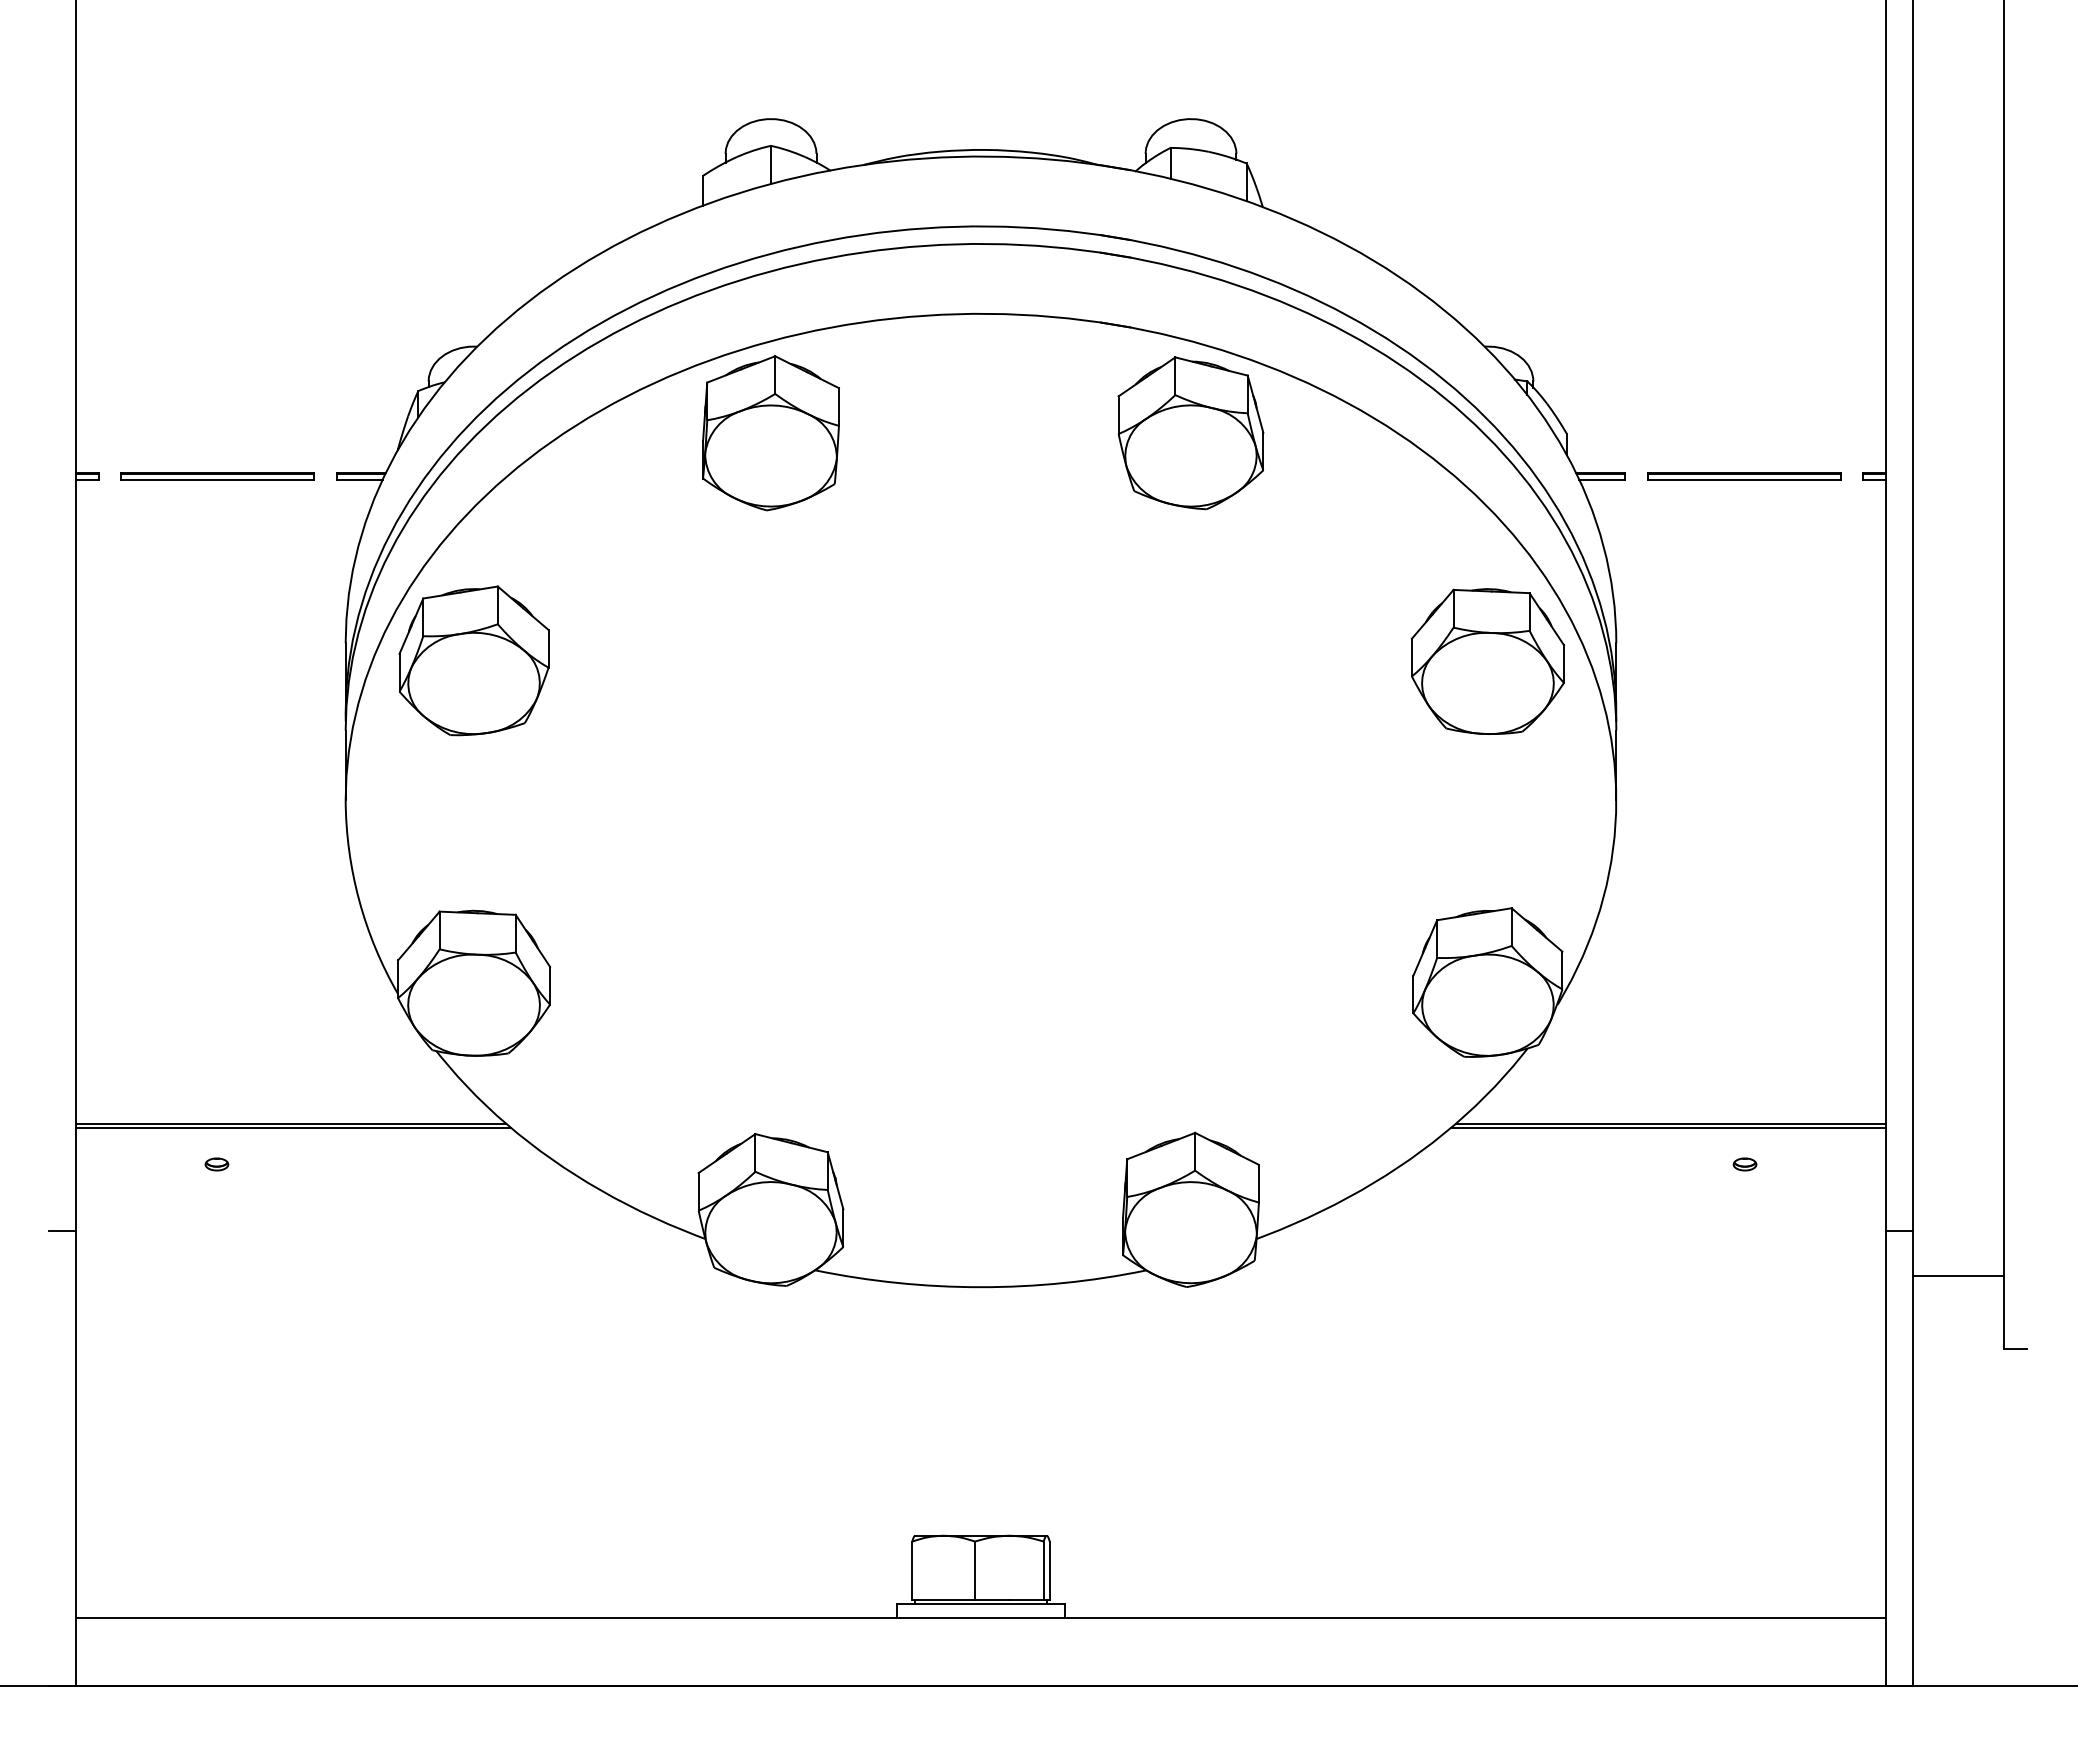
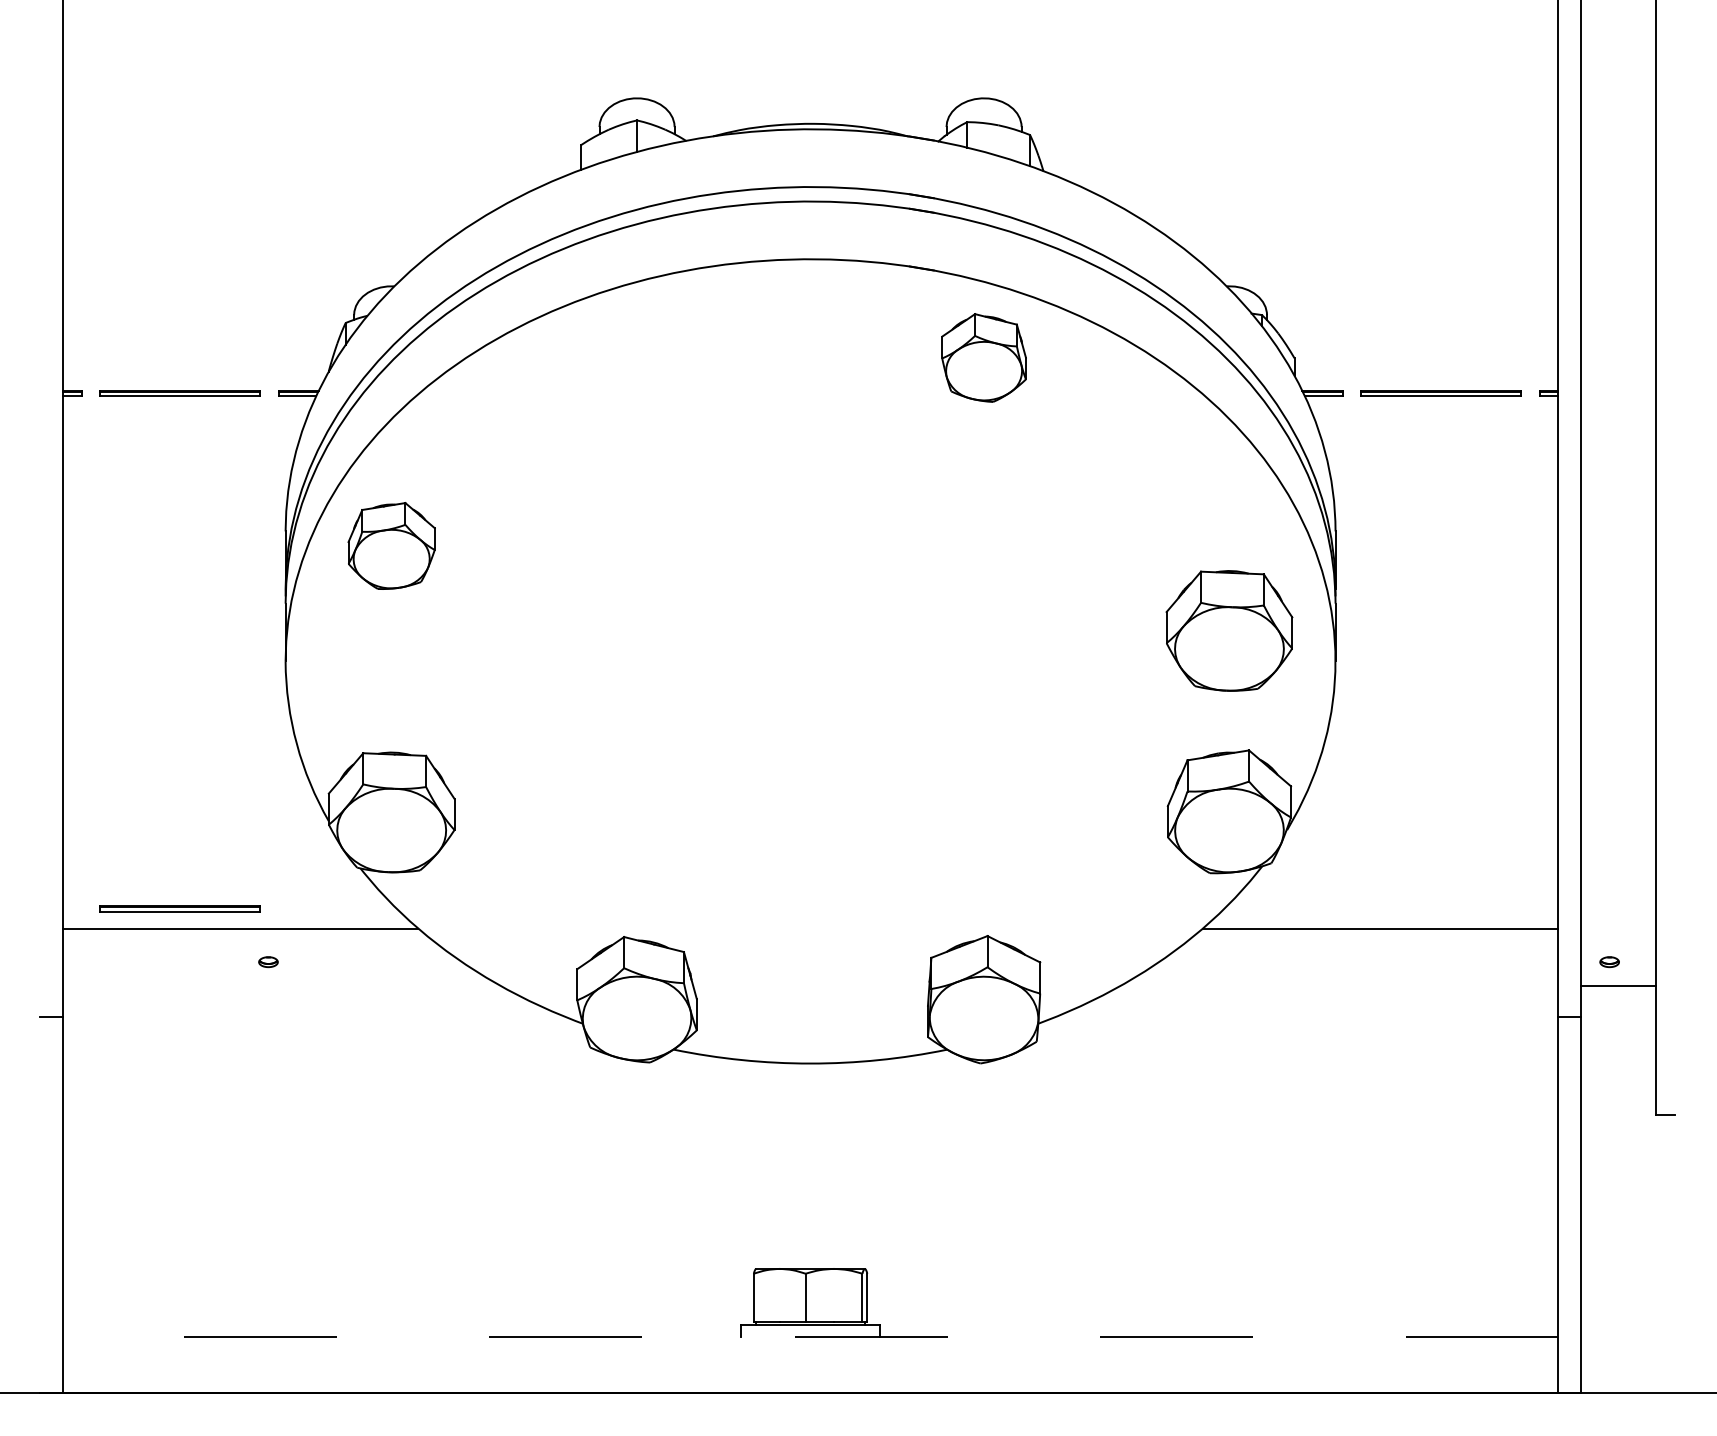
part: (770, 433) -> (636, 358), removed
part: (1190, 433) -> (983, 358), size x0.7
part: (473, 660) -> (391, 545), size x0.7
part: (1487, 661) -> (1229, 630), moved
part: (217, 1100) -> (179, 909), added
line: (292, 1127) -> (241, 931), removed
line: (1668, 1127) -> (1378, 931), removed
part: (216, 1164) -> (268, 962), moved
part: (1744, 1164) -> (1609, 962), moved
line: (1958, 1276) -> (1618, 986), moved
line: (980, 1617) -> (810, 1336), solid -> dashed

